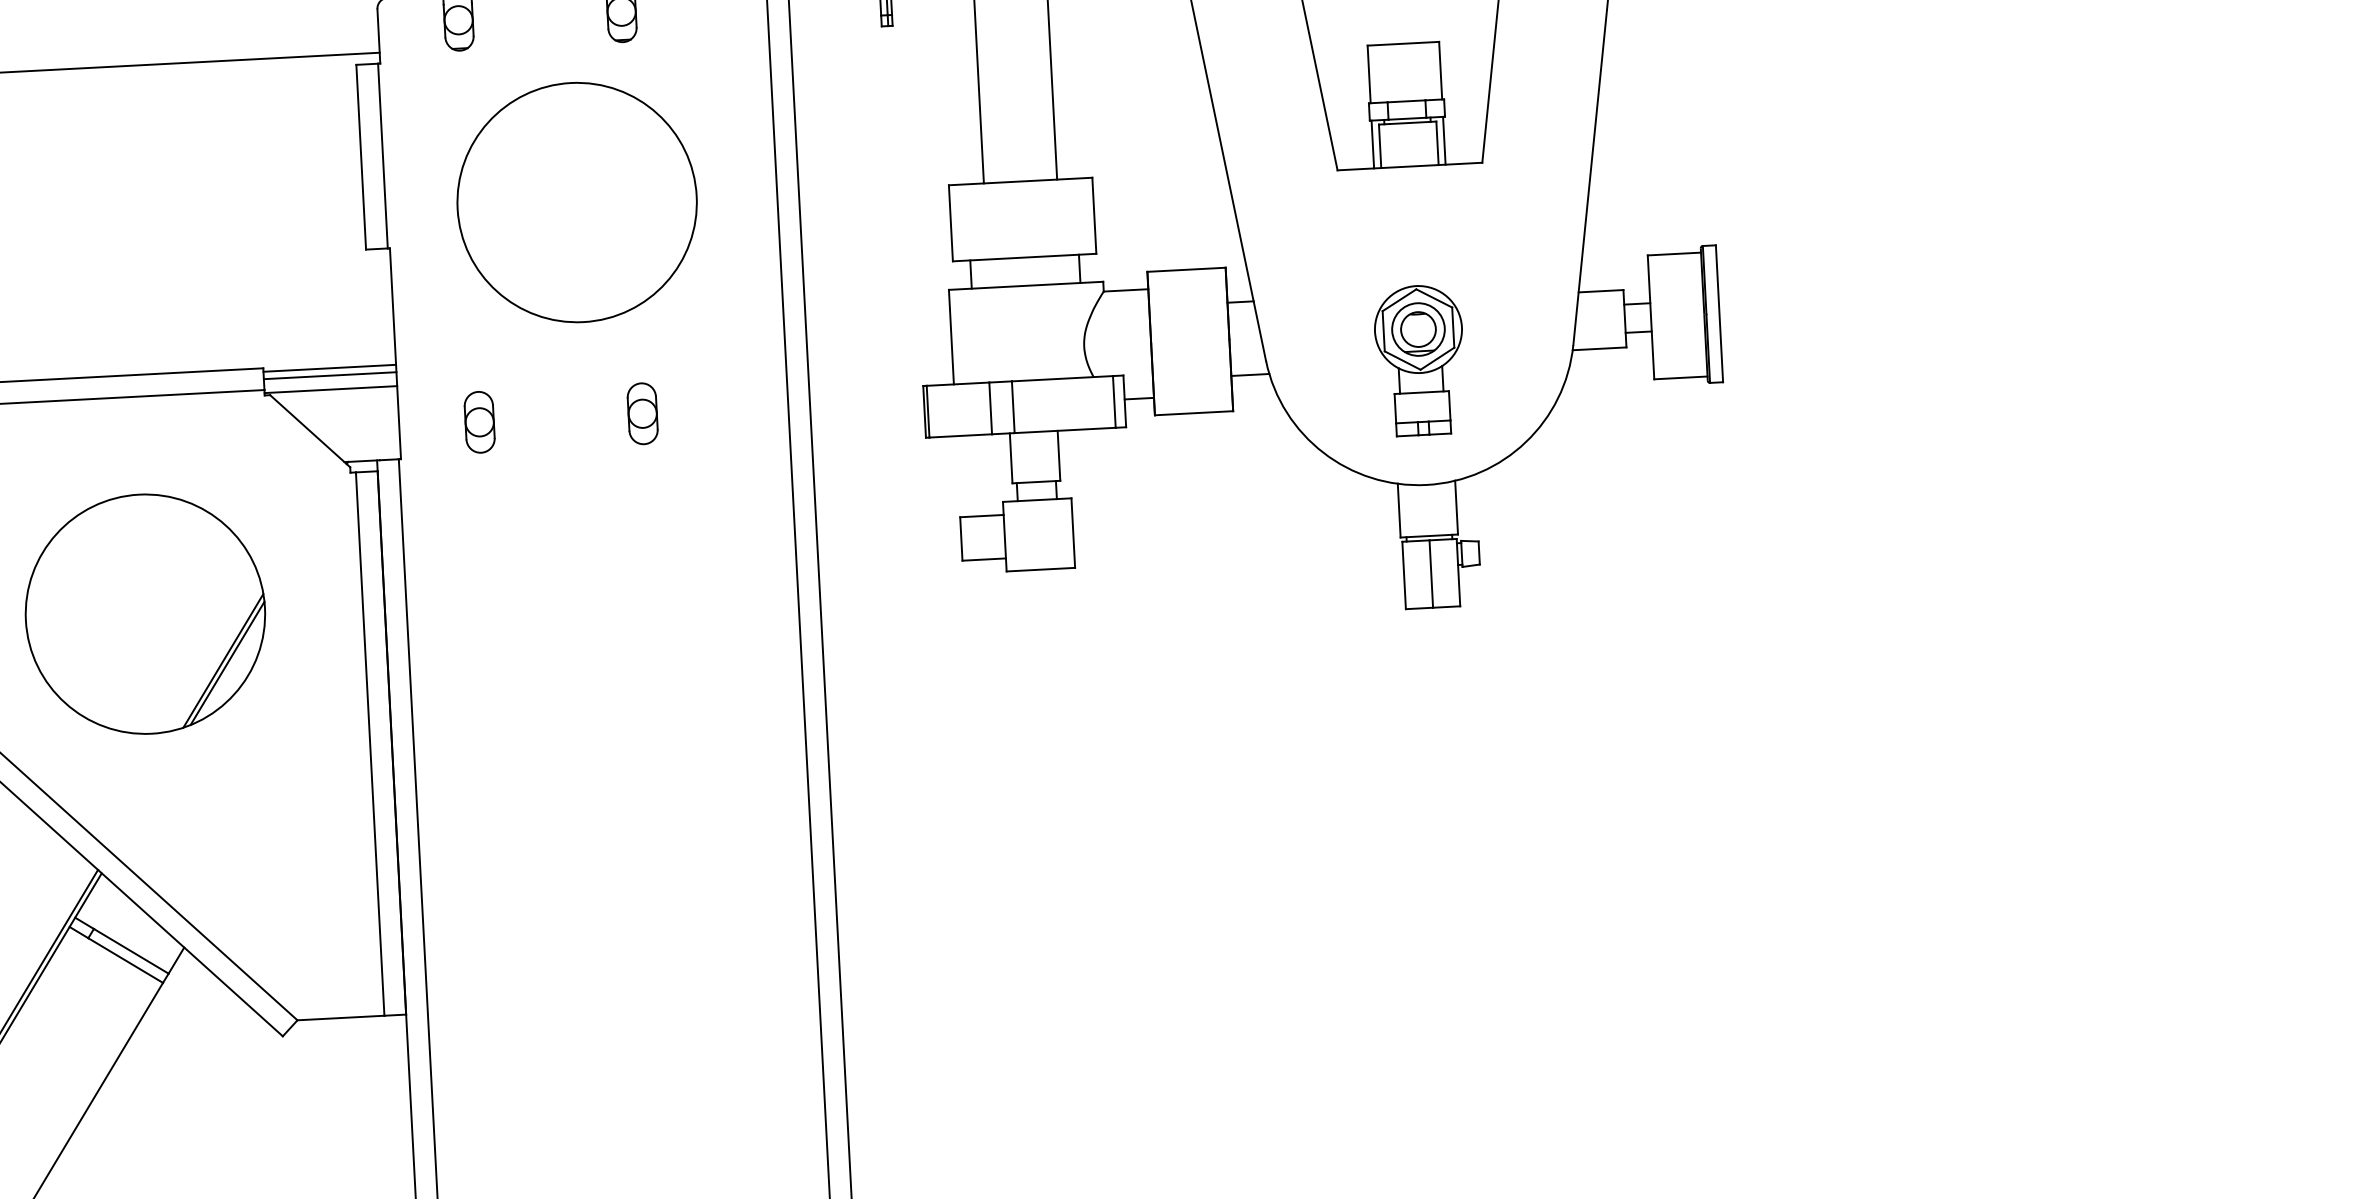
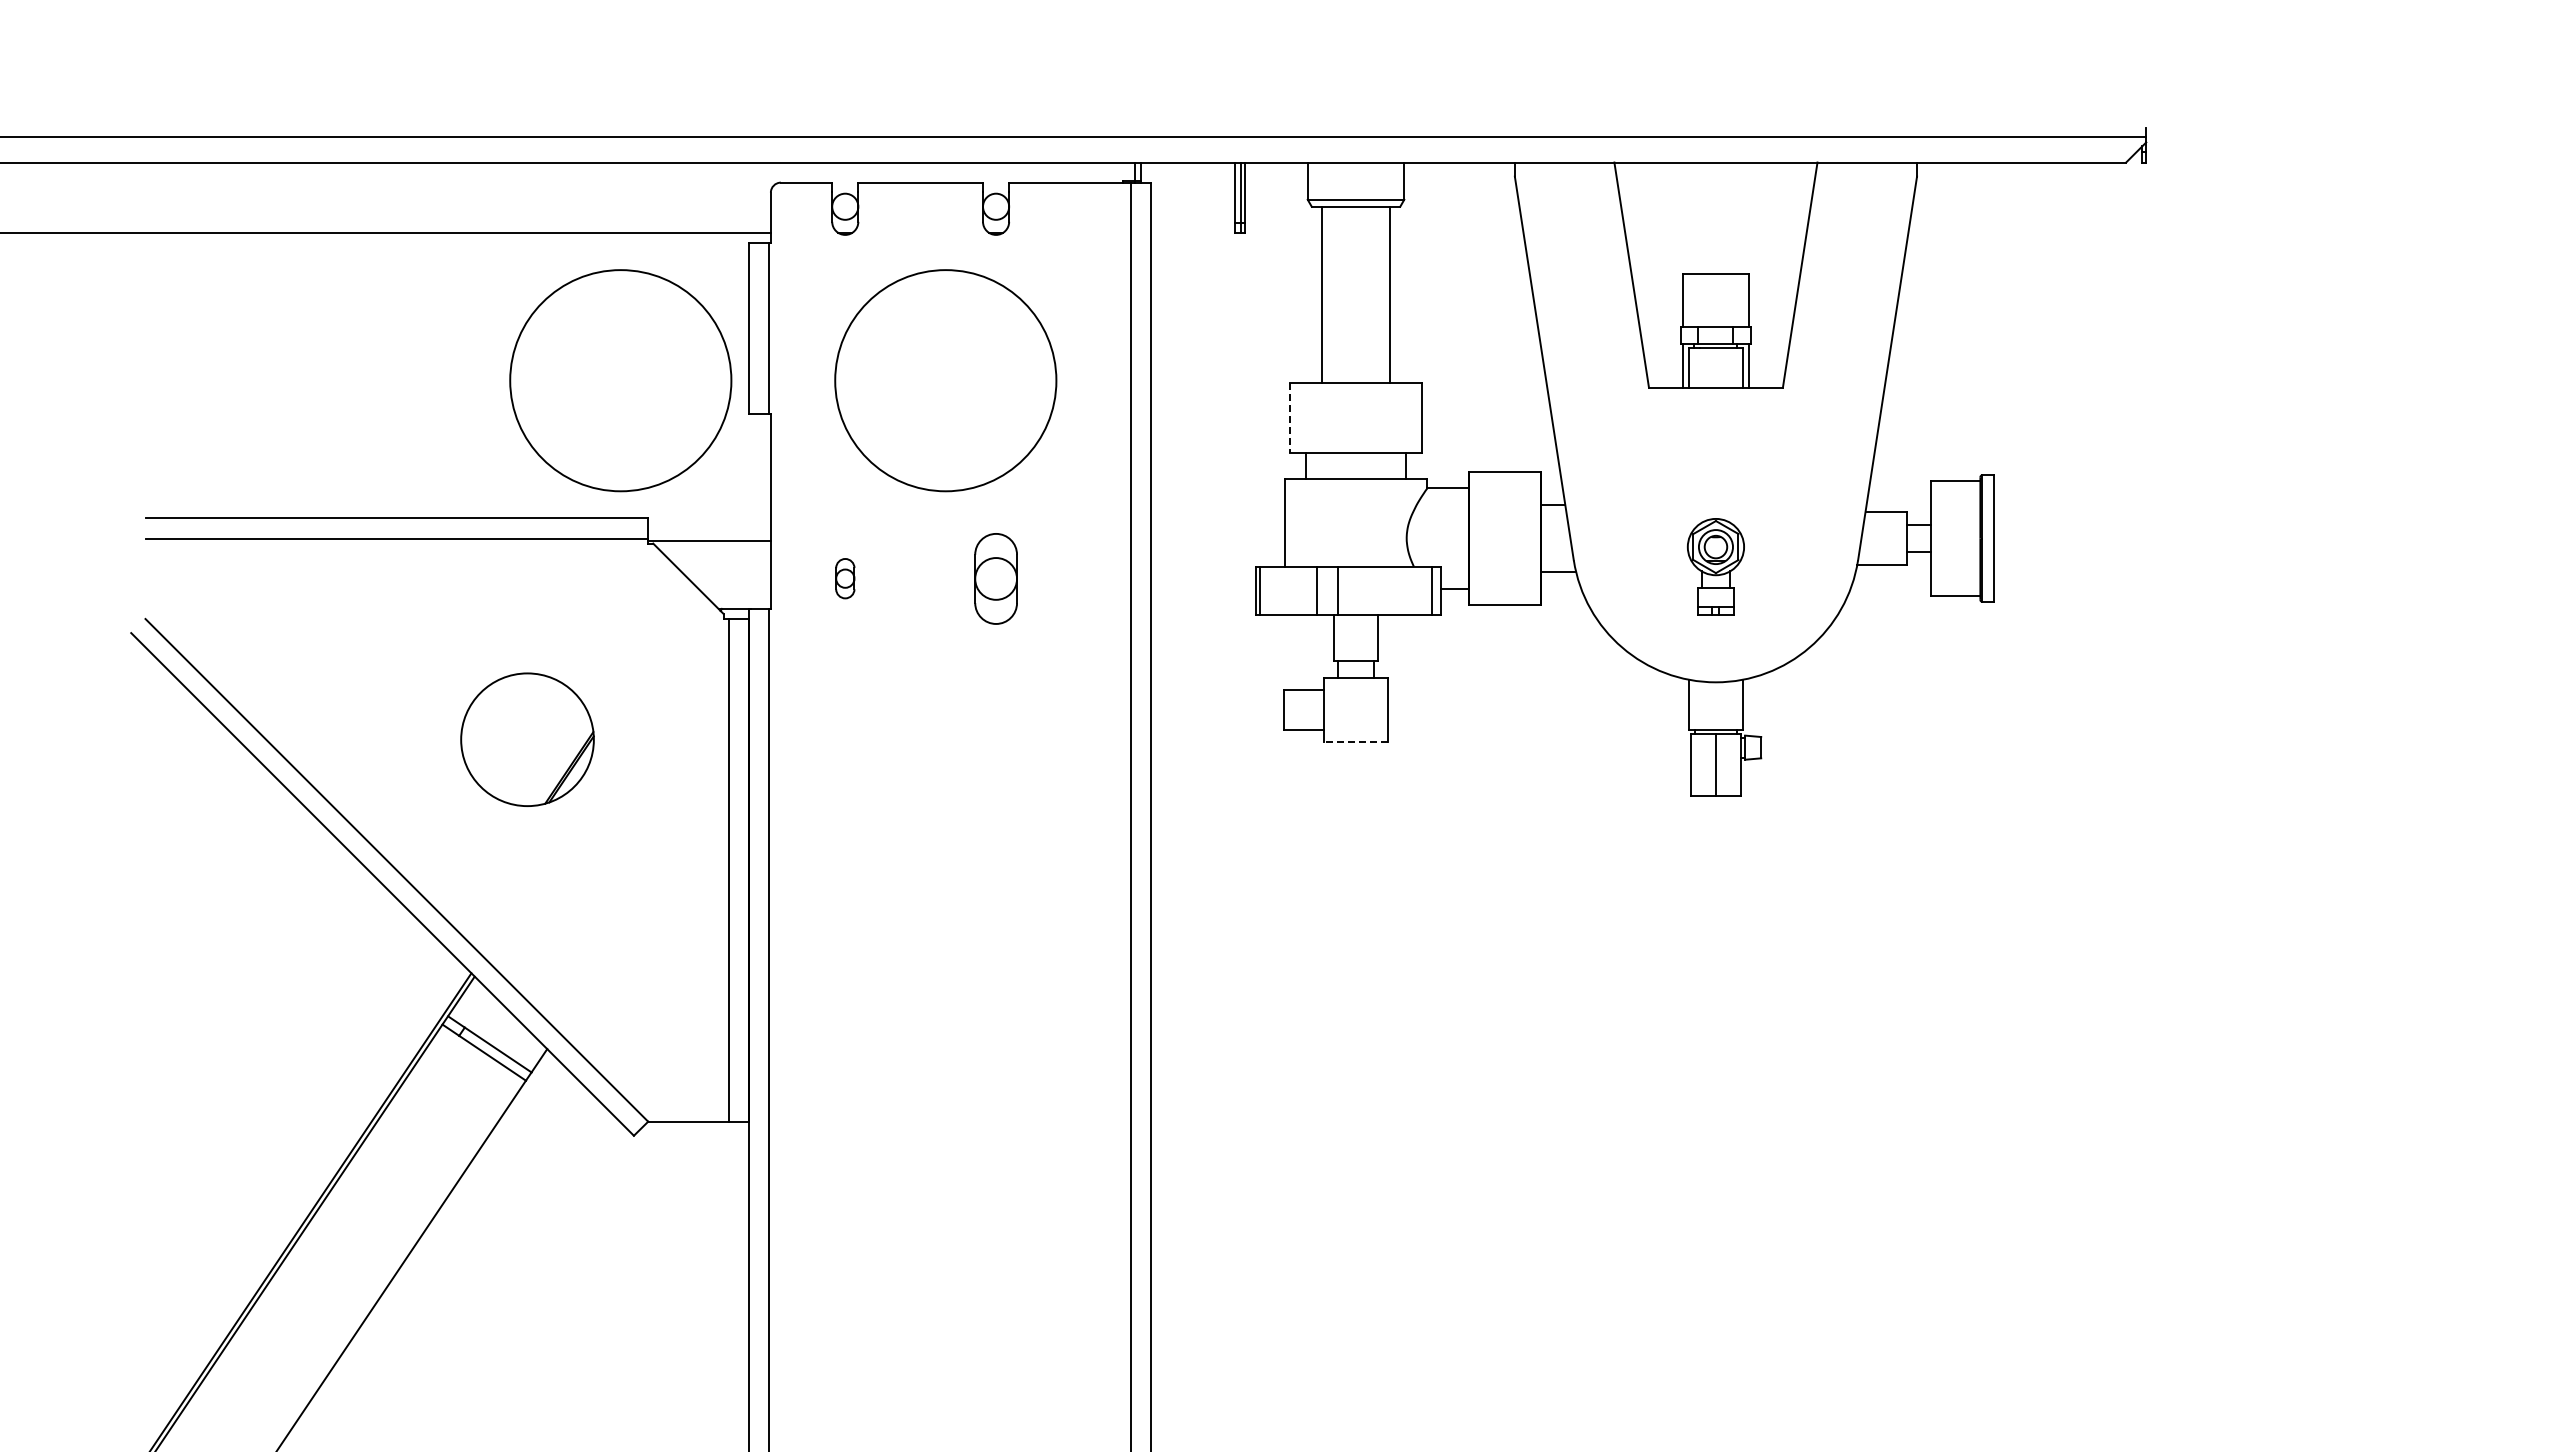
circle: (225, 220) -> (620, 380), added
line: (950, 223) -> (1289, 418), solid -> dashed
part: (1419, 359) -> (1715, 566), size x0.7
line: (329, 368) -> (709, 521), removed
line: (330, 375) -> (709, 528), removed
part: (642, 413) -> (995, 578), size x1.6
part: (479, 422) -> (845, 578), size x0.7
line: (1040, 569) -> (1355, 741), solid -> dashed
part: (145, 614) -> (527, 739), size x0.6

